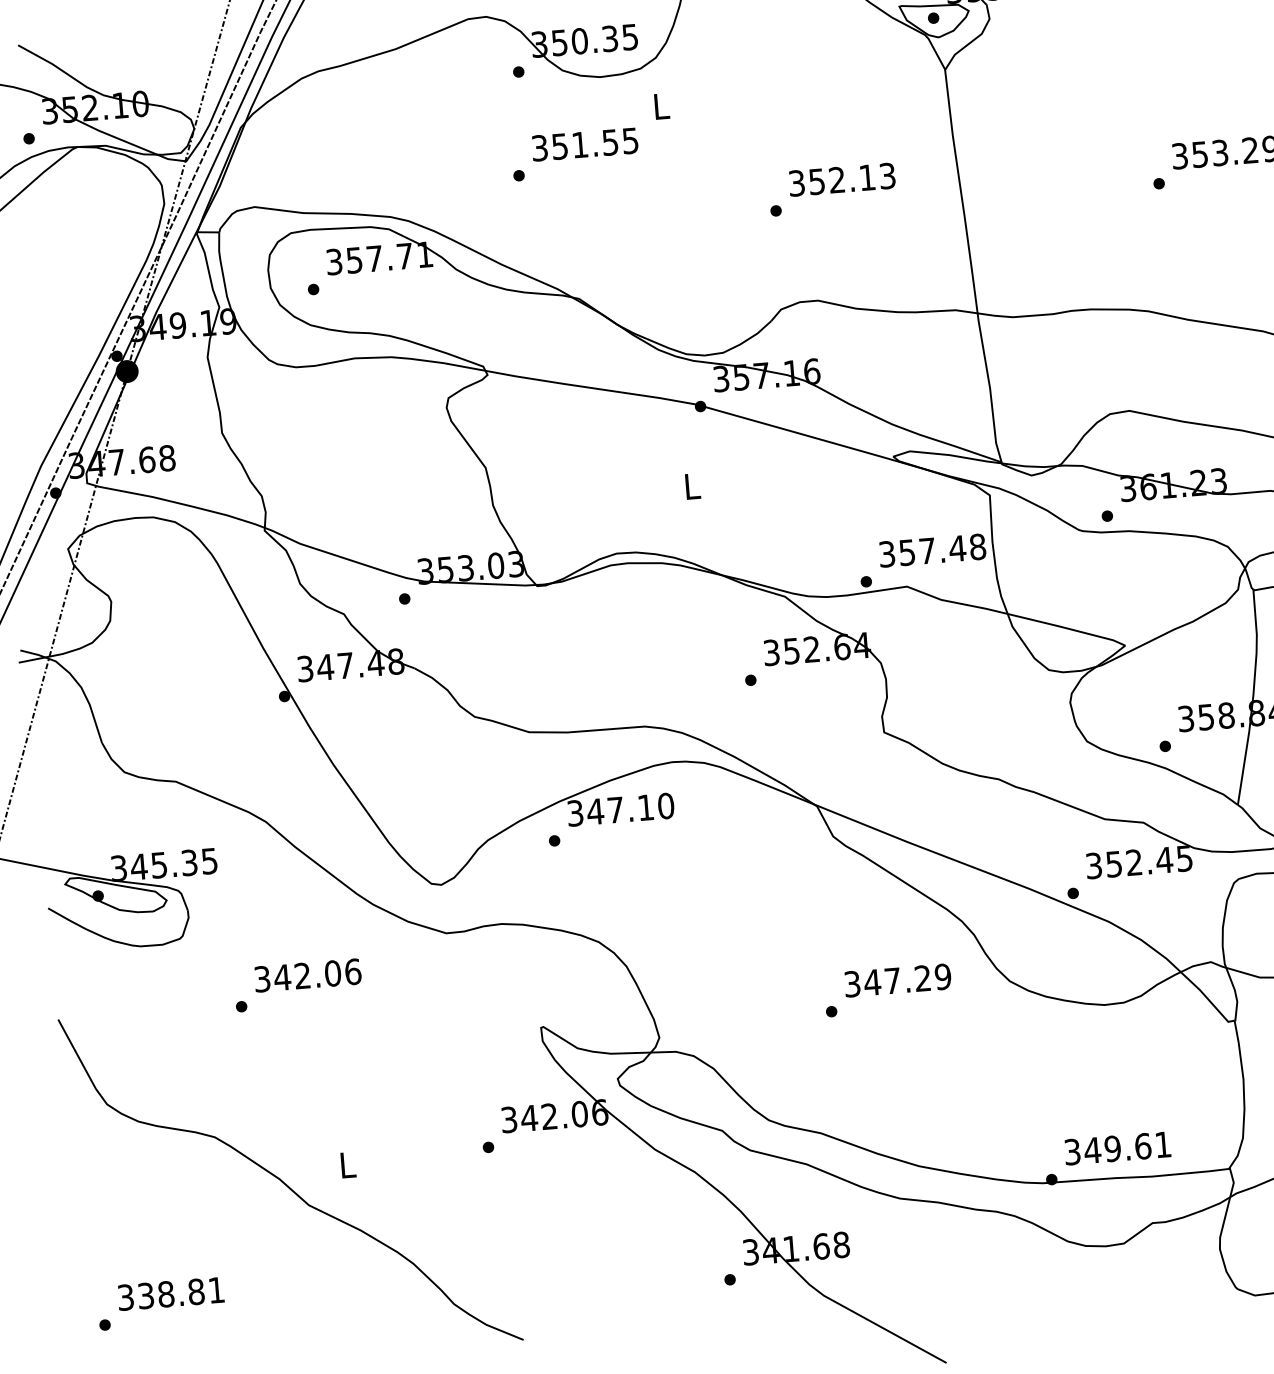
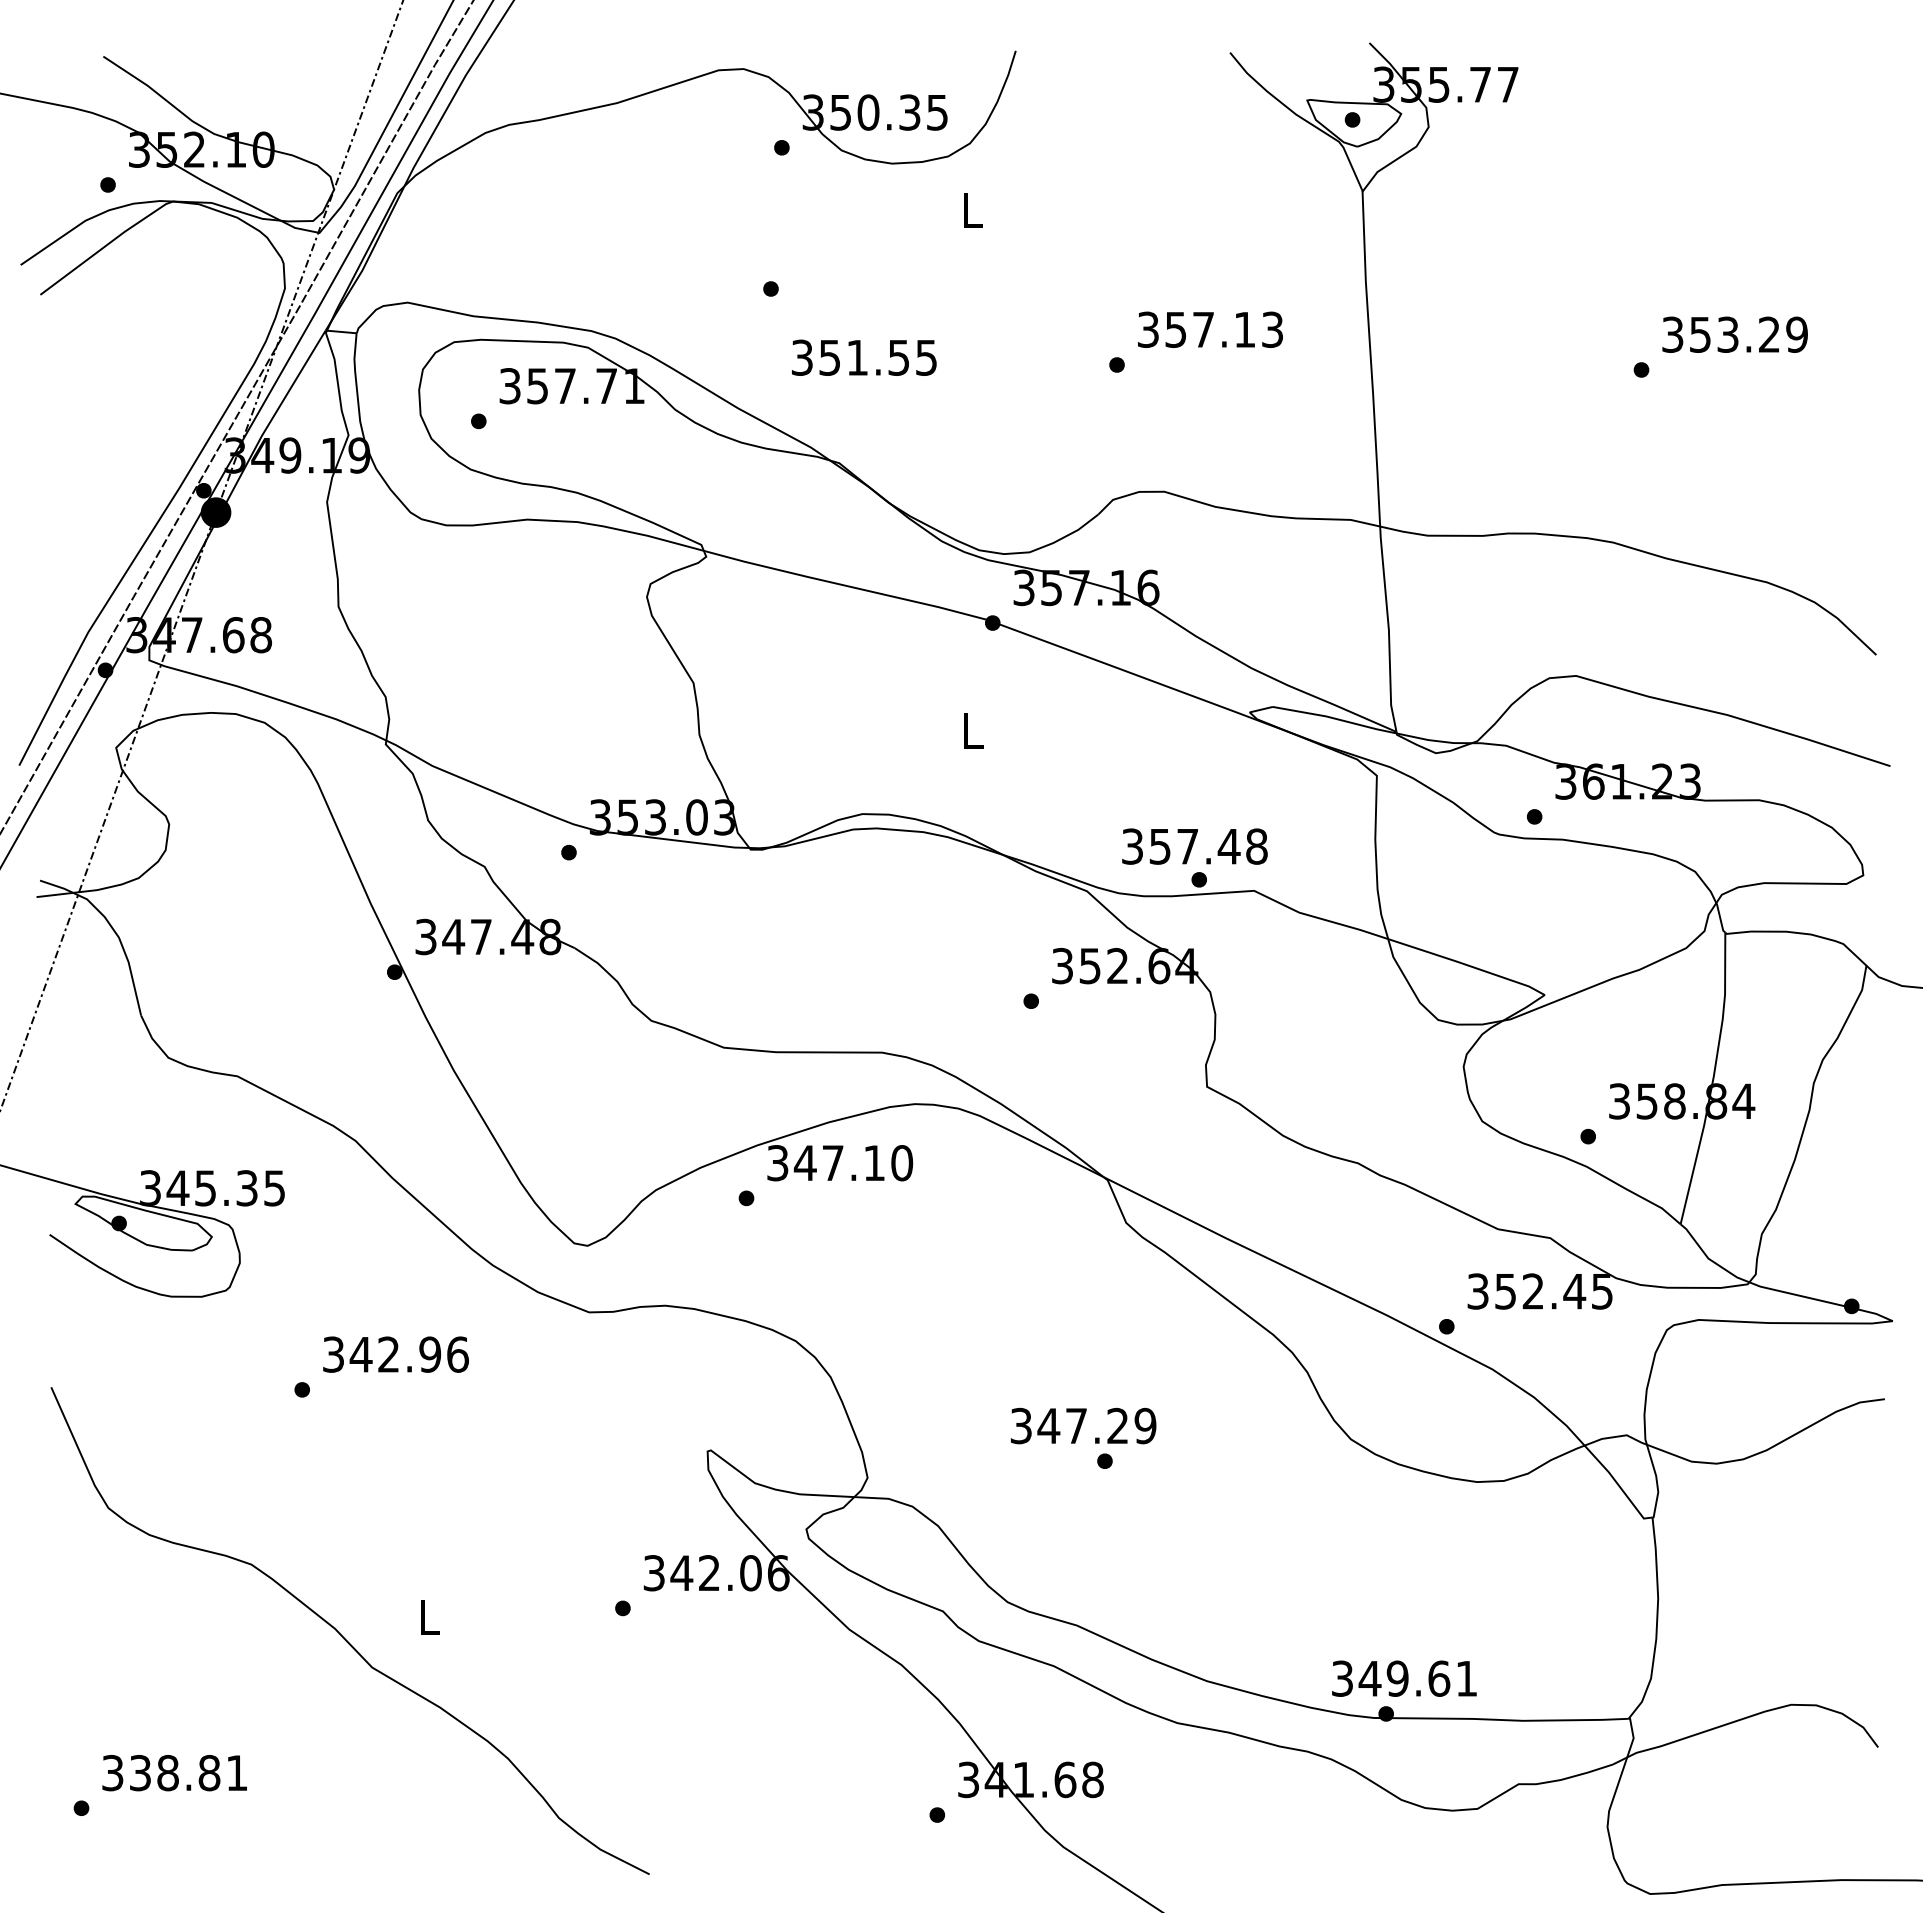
text: (585, 144) -> (864, 357), moved
text: (837, 179) -> (1203, 329), 352.13 -> 357.13
text: (932, 550) -> (1194, 846), moved
text: (333, 973) -> (430, 1354), 342.06 -> 342.96
text: (897, 980) -> (1083, 1425), moved
text: (1117, 1148) -> (1404, 1678), moved

